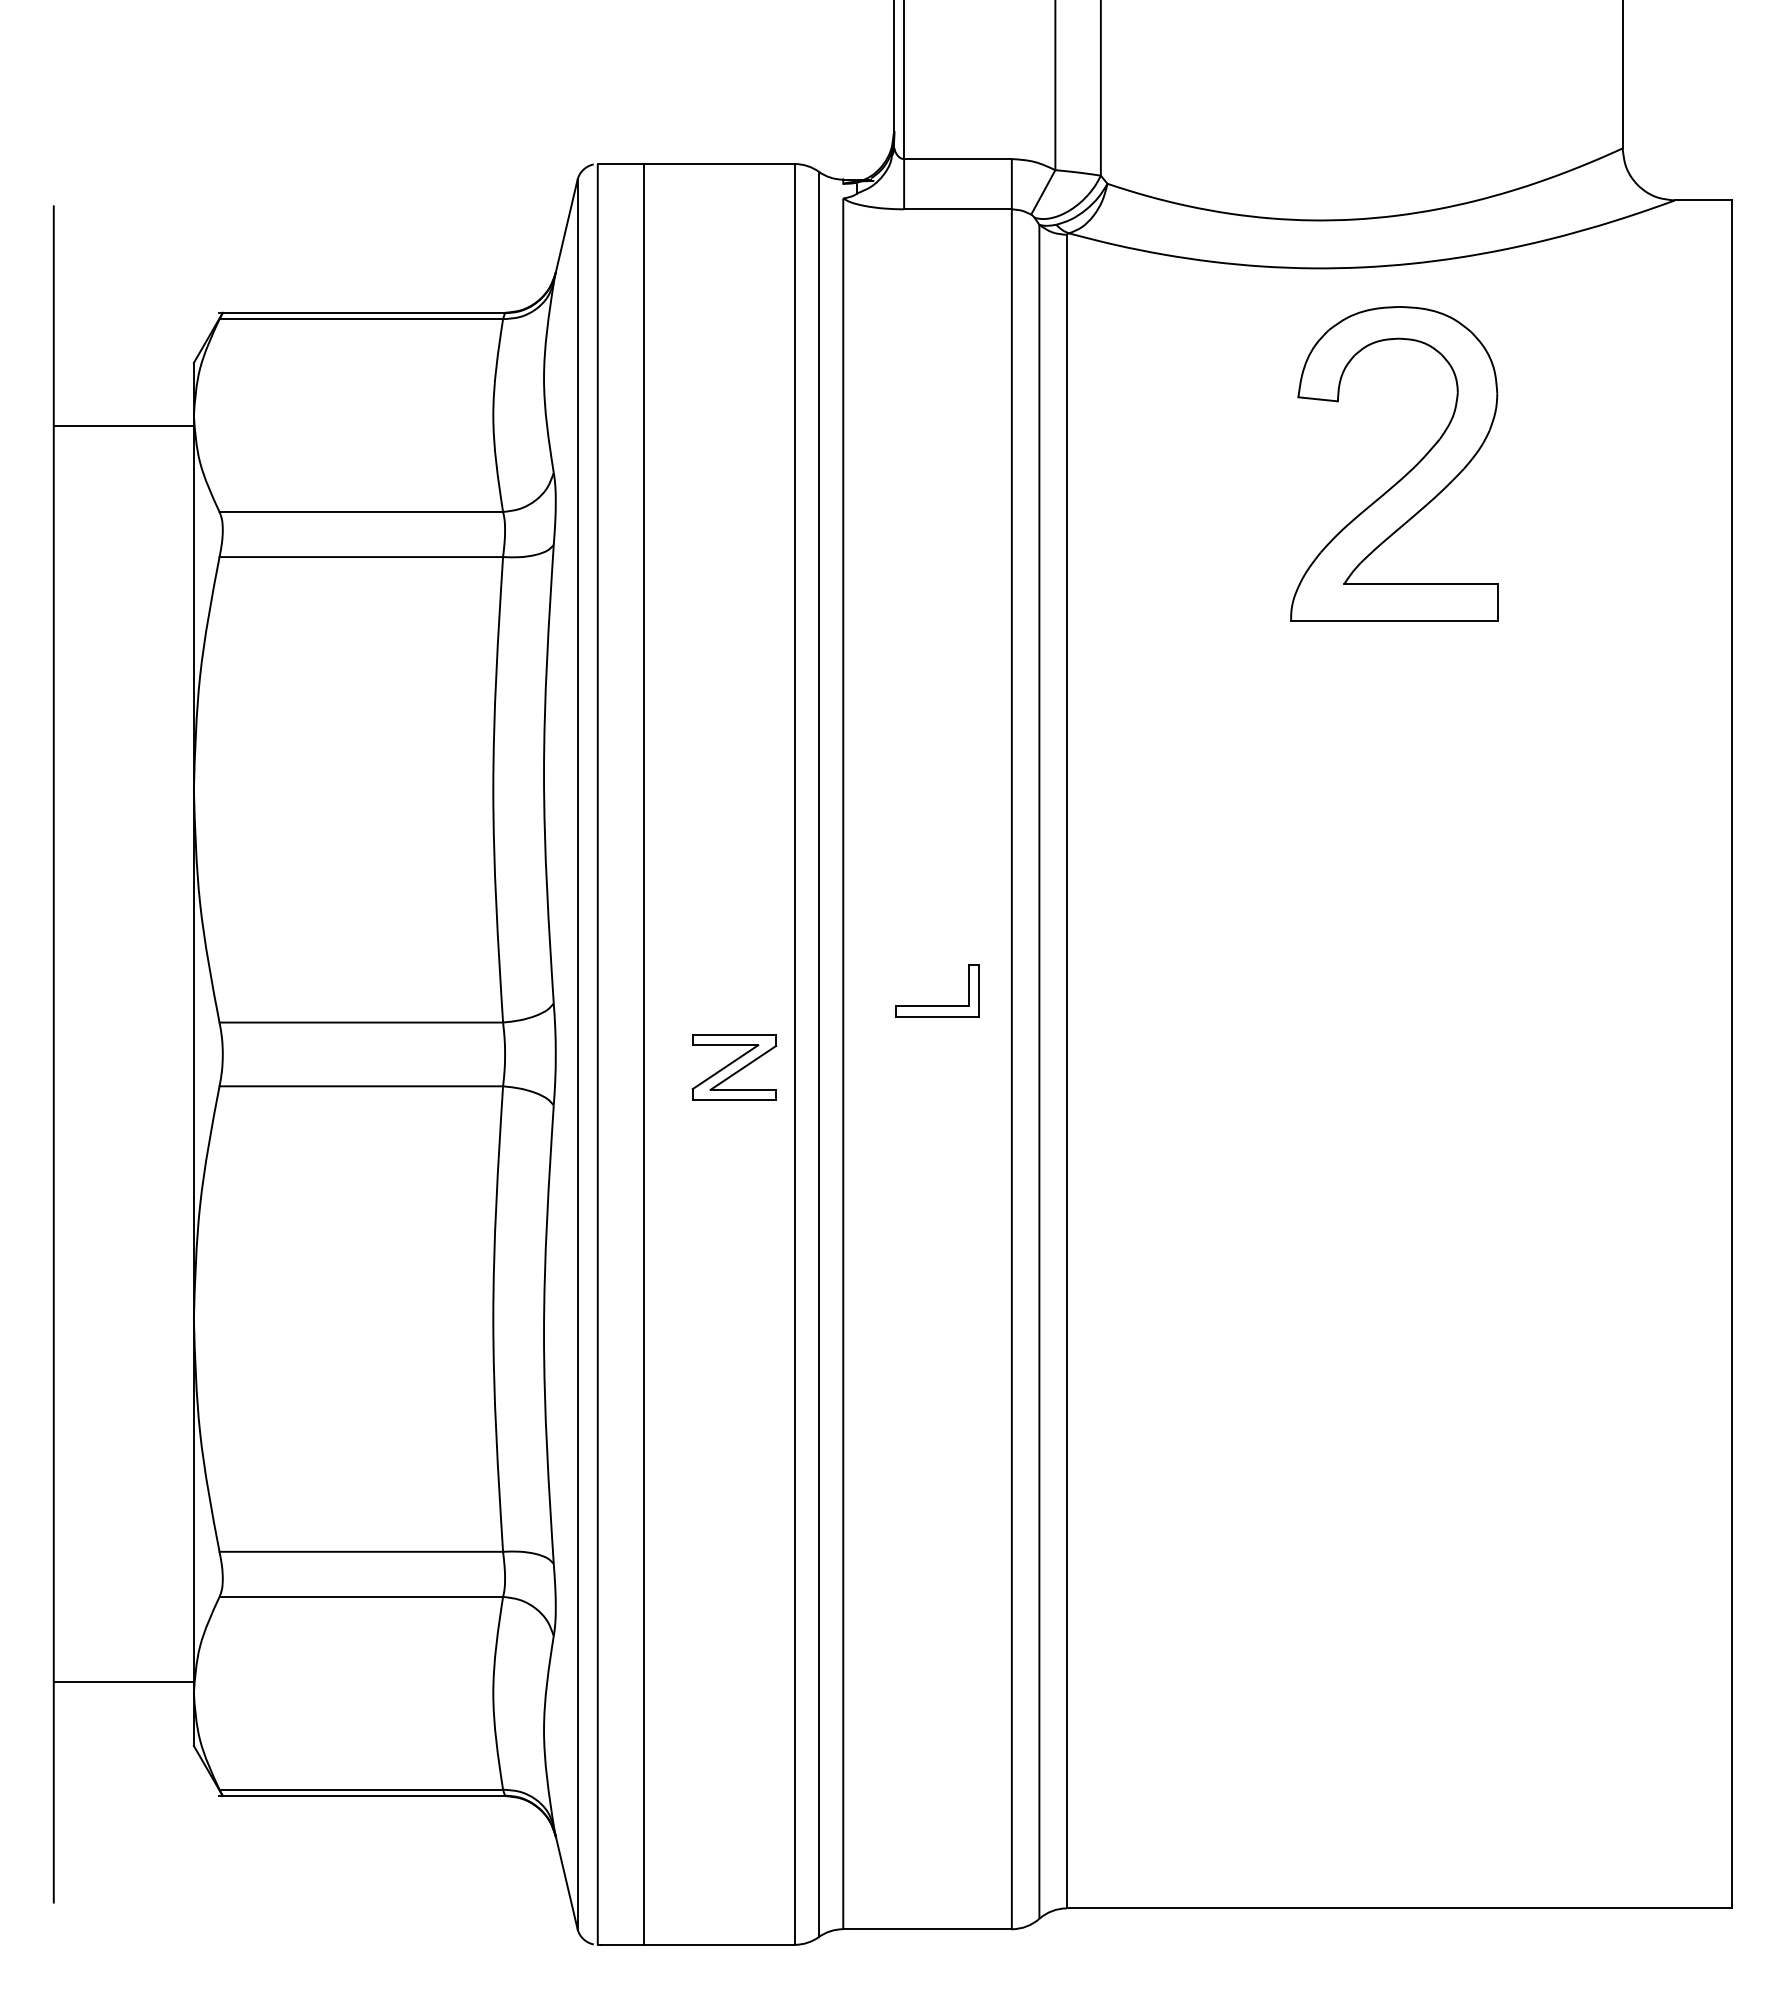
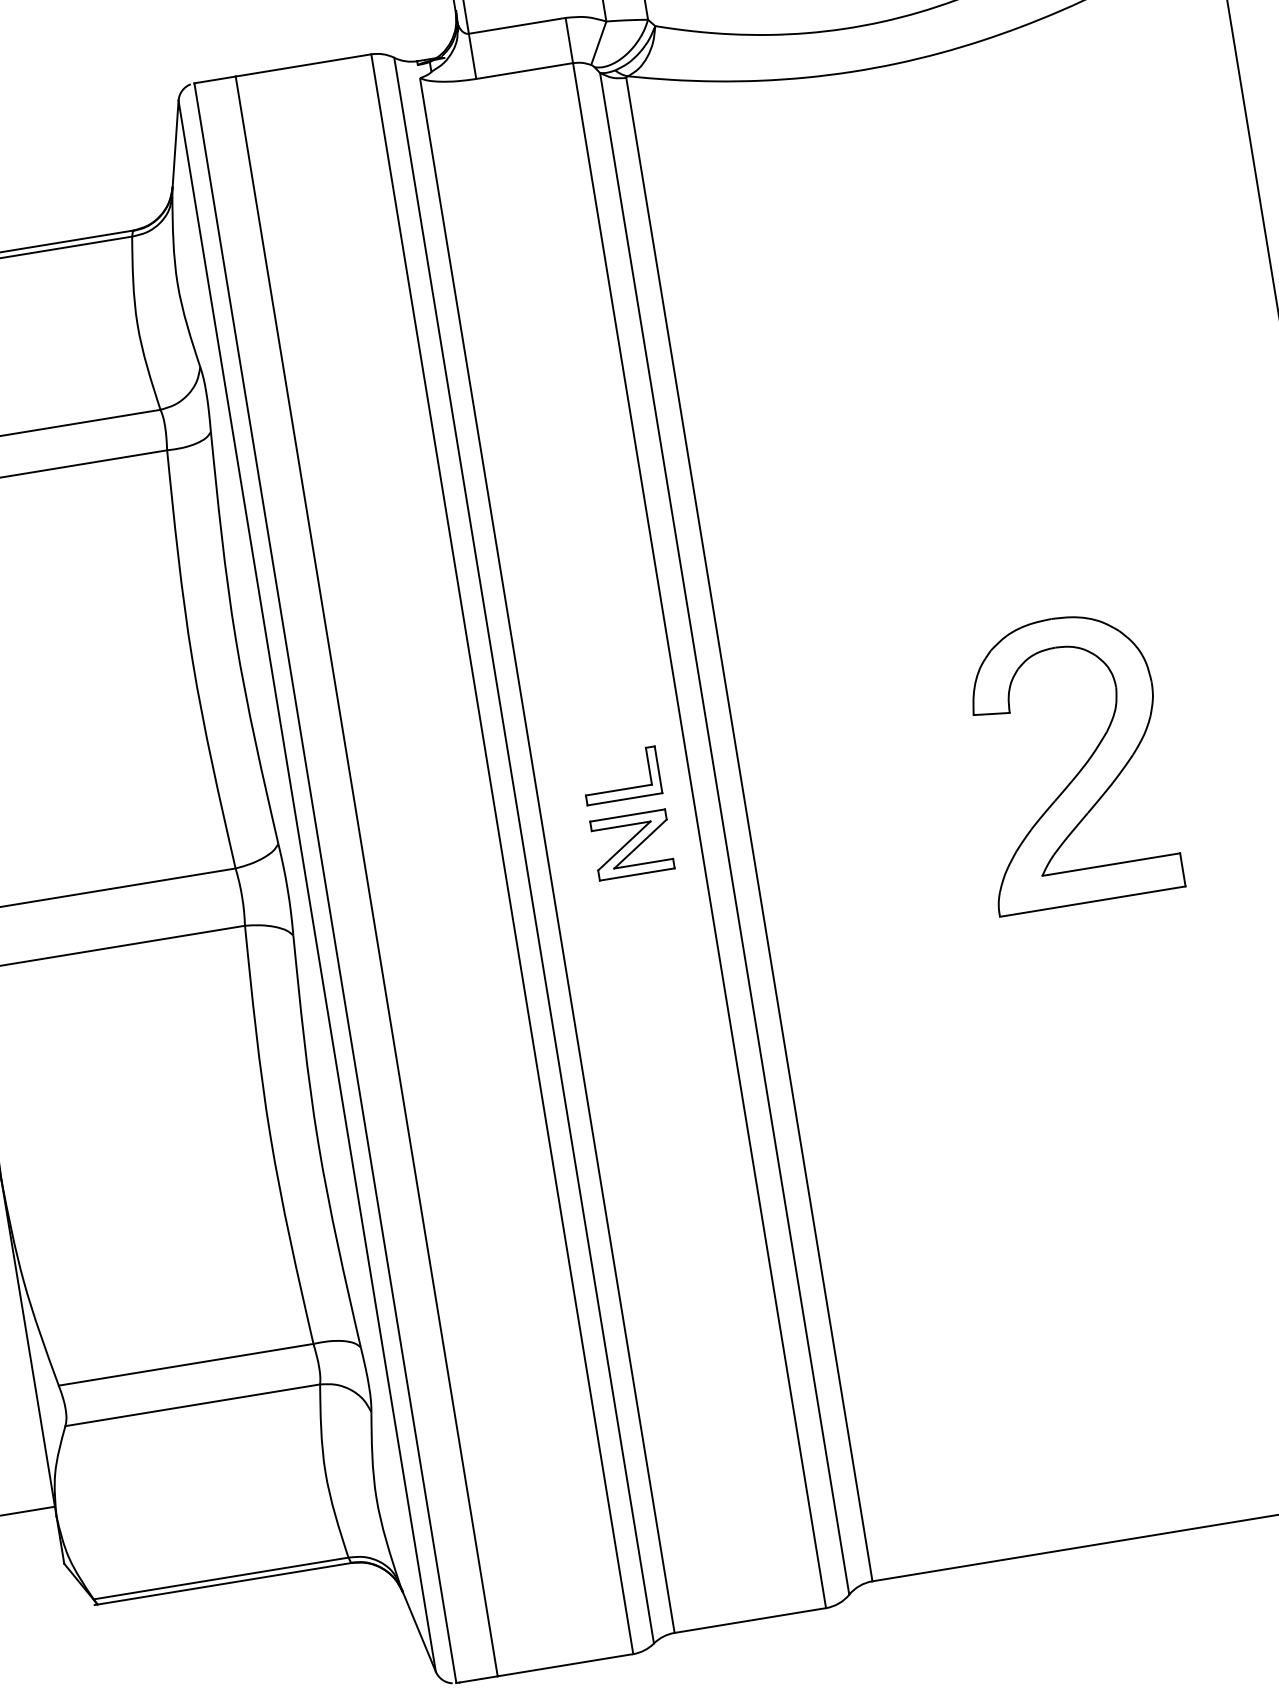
part: (1405, 474) -> (1081, 768), moved
part: (734, 1067) -> (632, 844), moved

